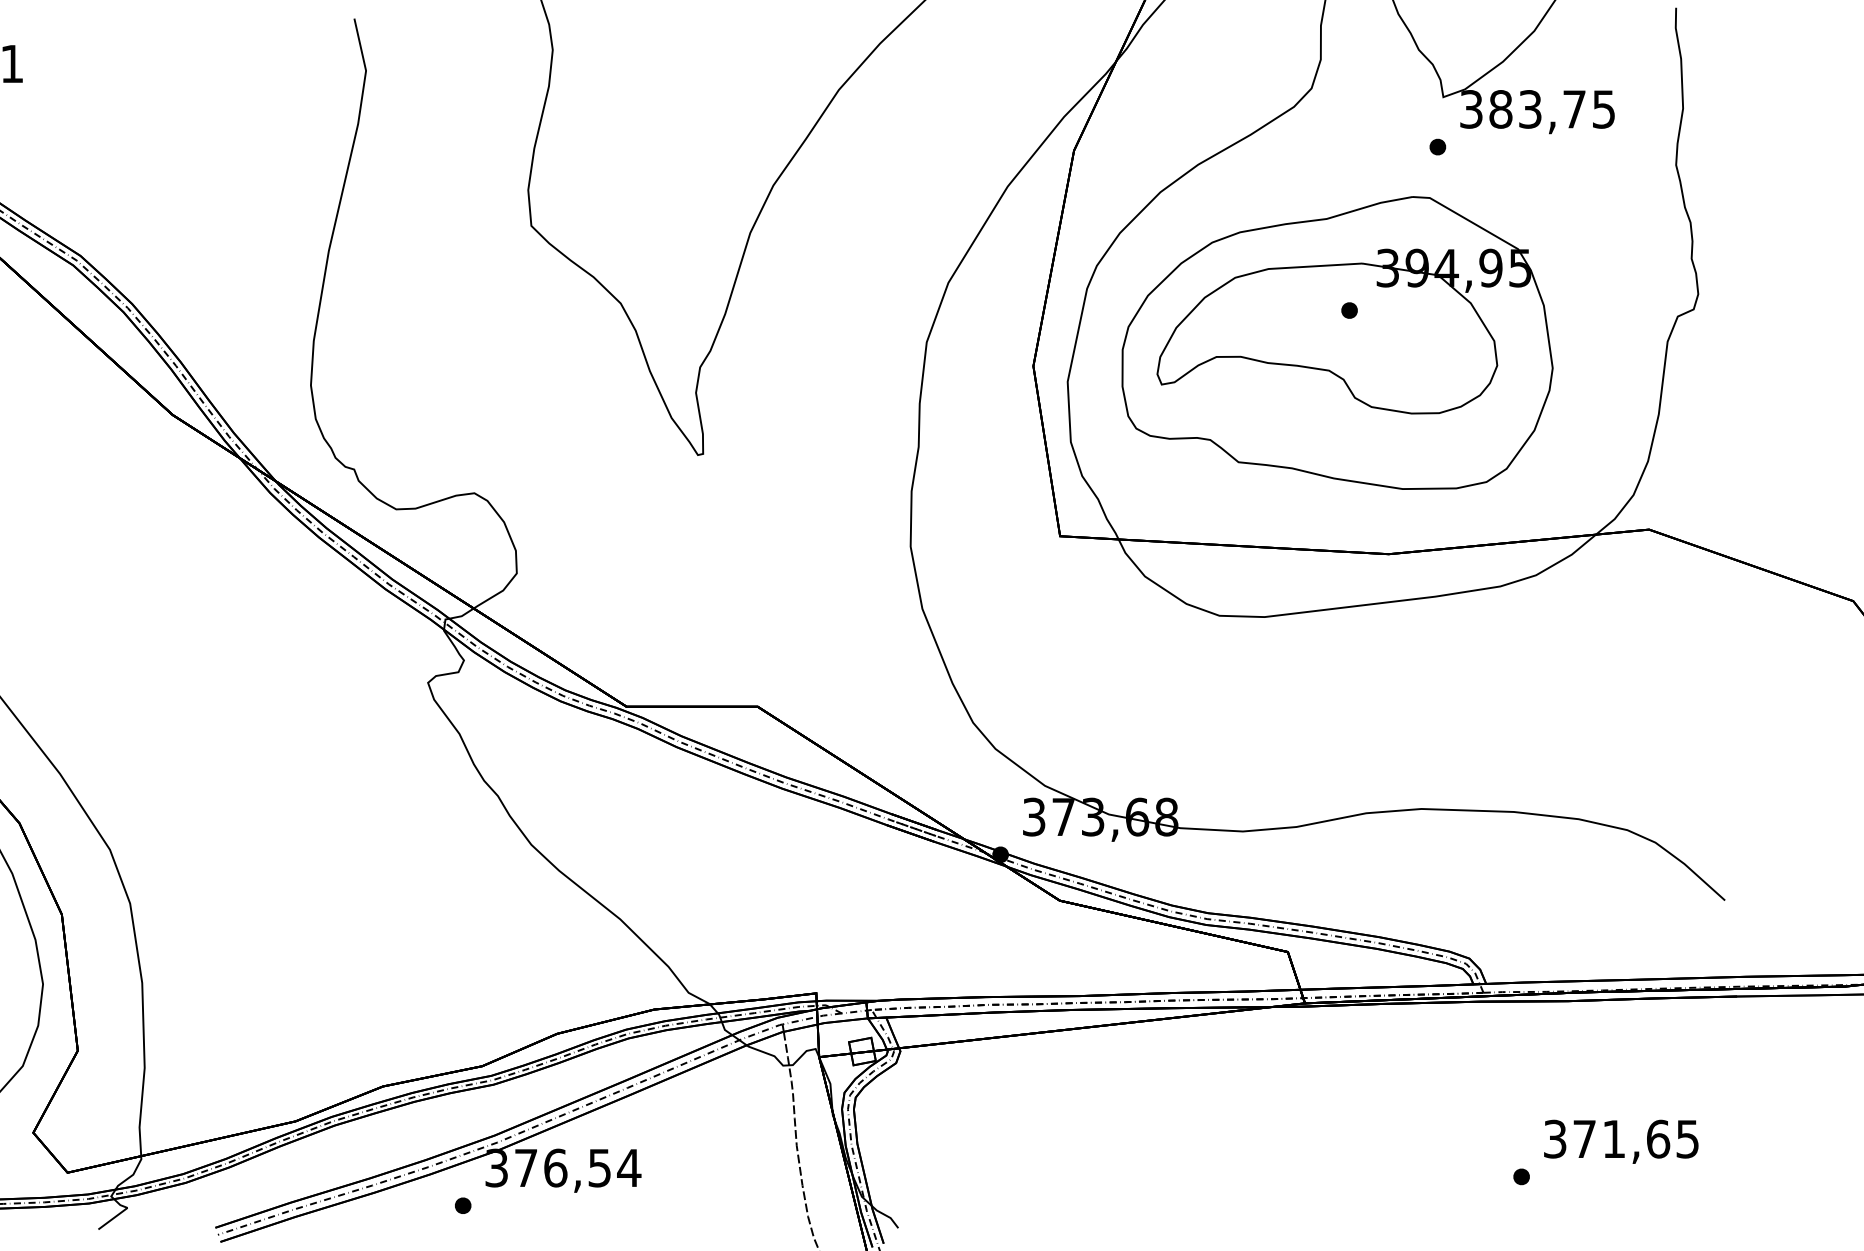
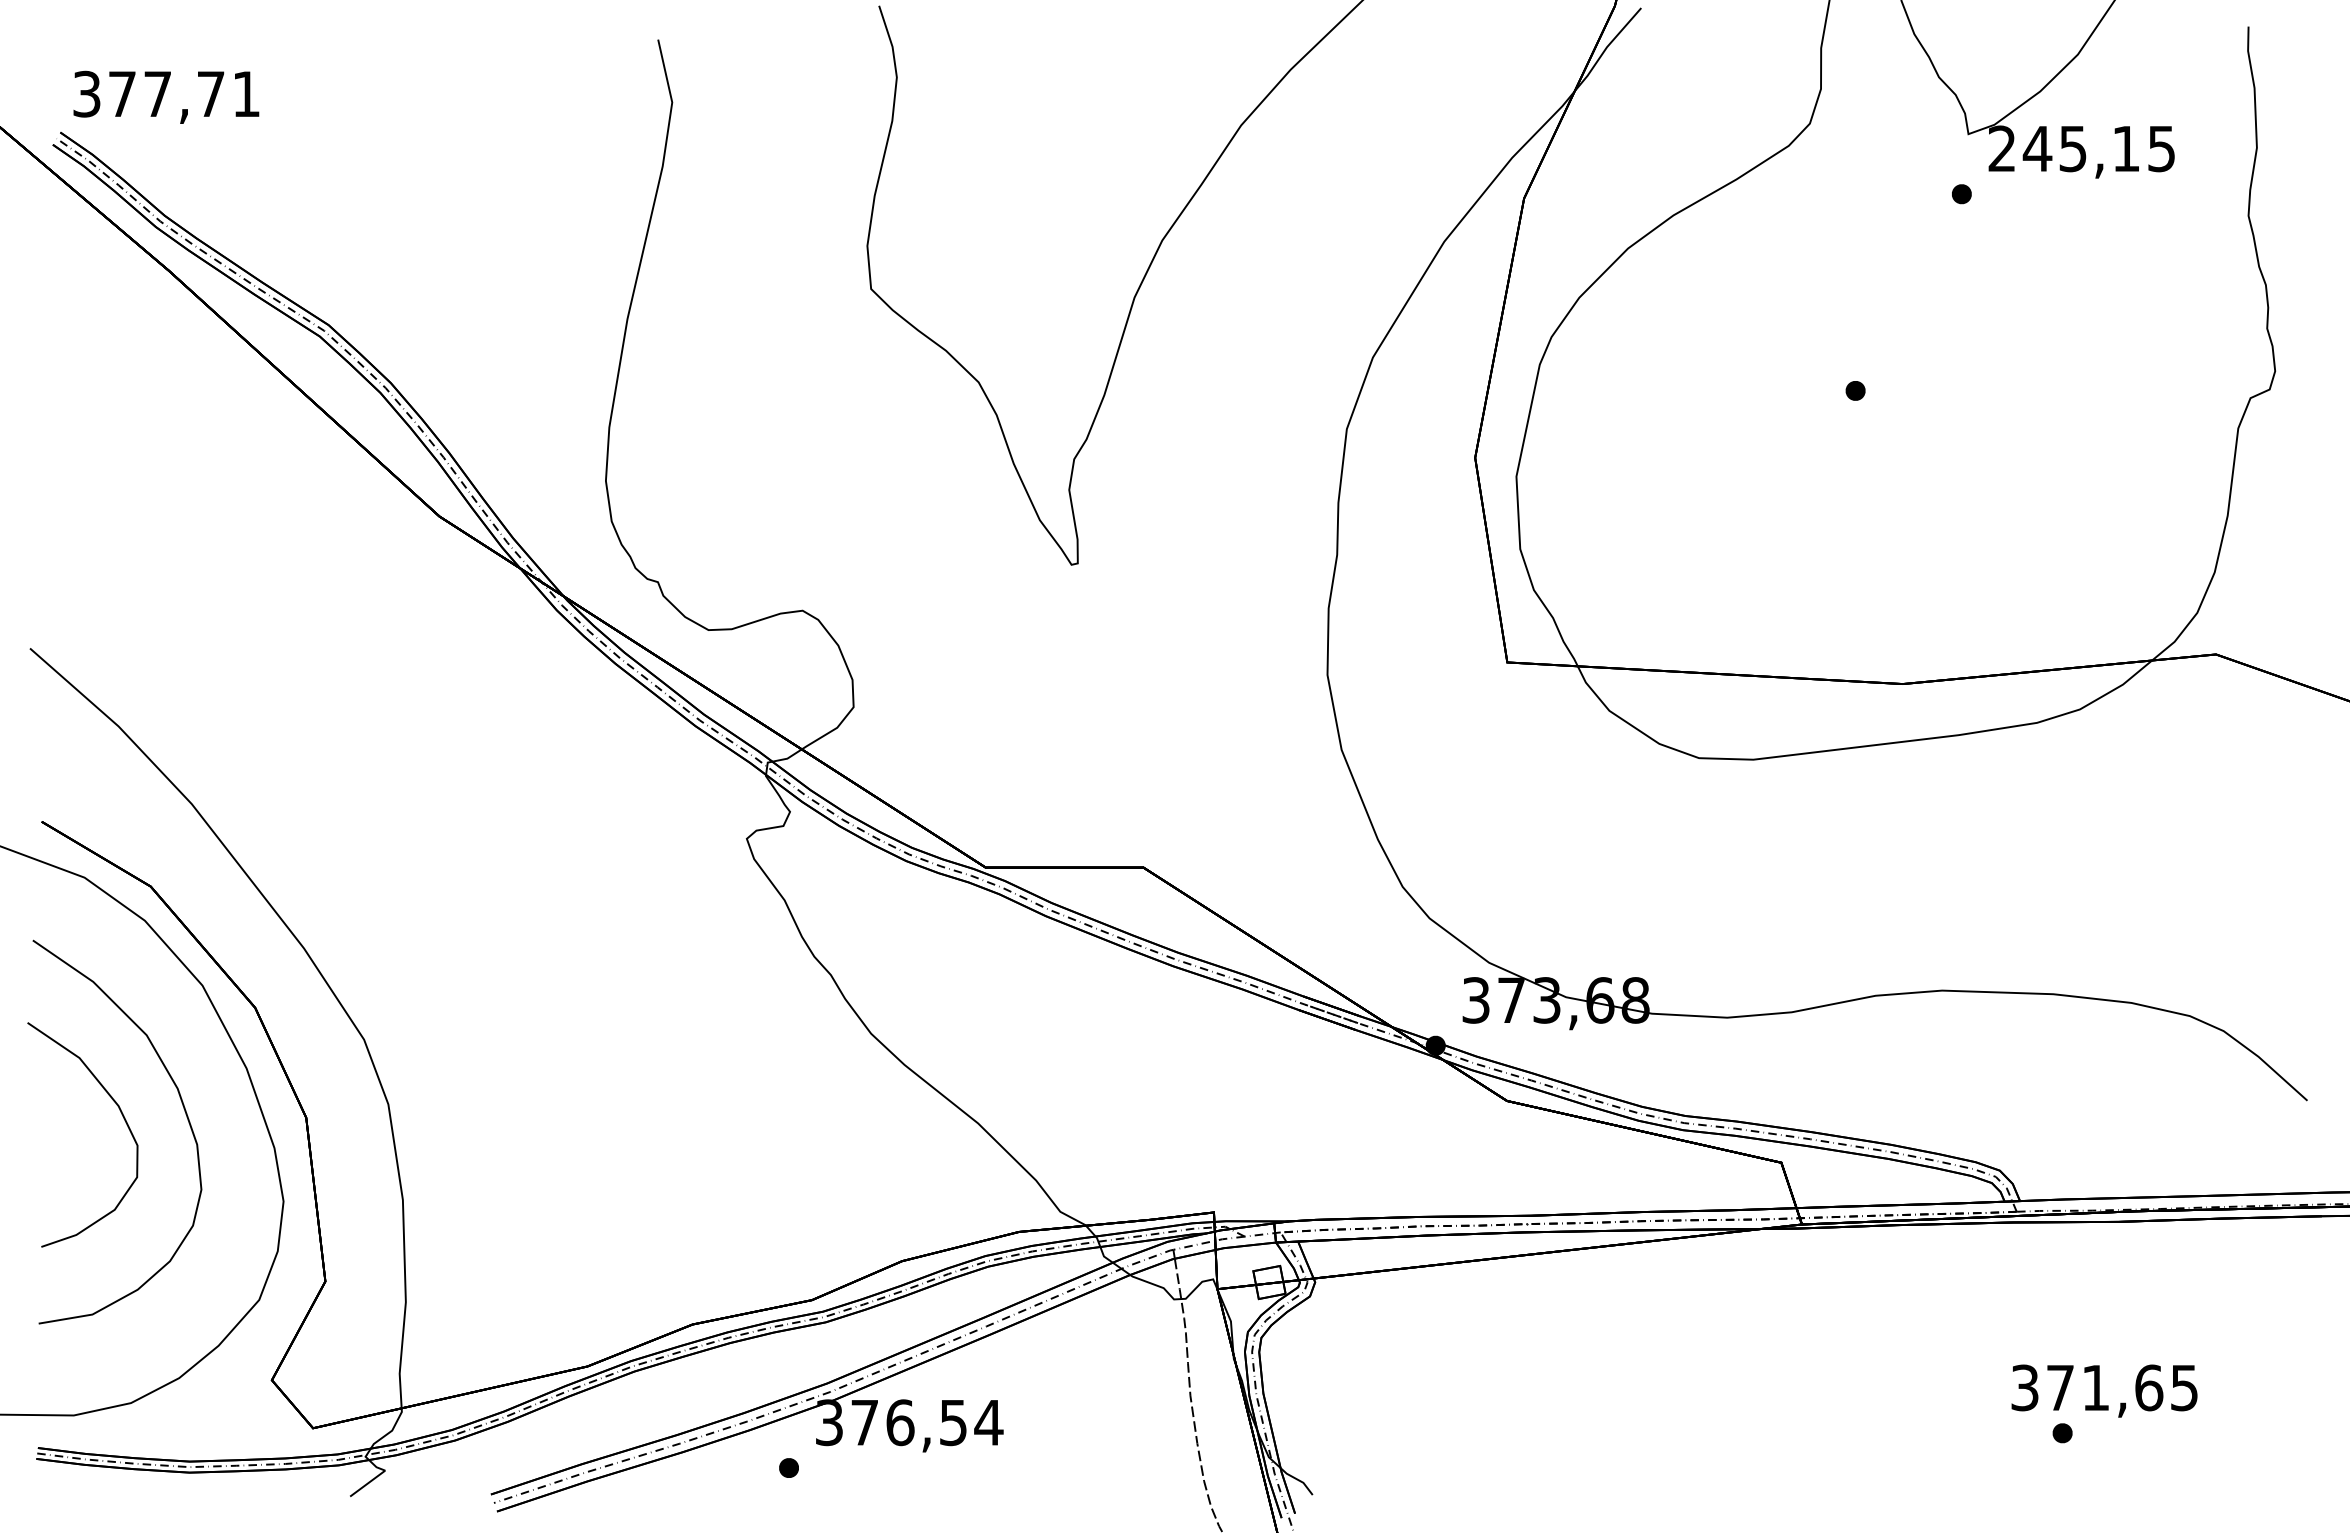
text: (1522, 109) -> (2063, 148), 383,75 -> 245,15
part: (1337, 342) -> (1840, 429), removed
text: (1621, 1141) -> (2104, 1390), moved

